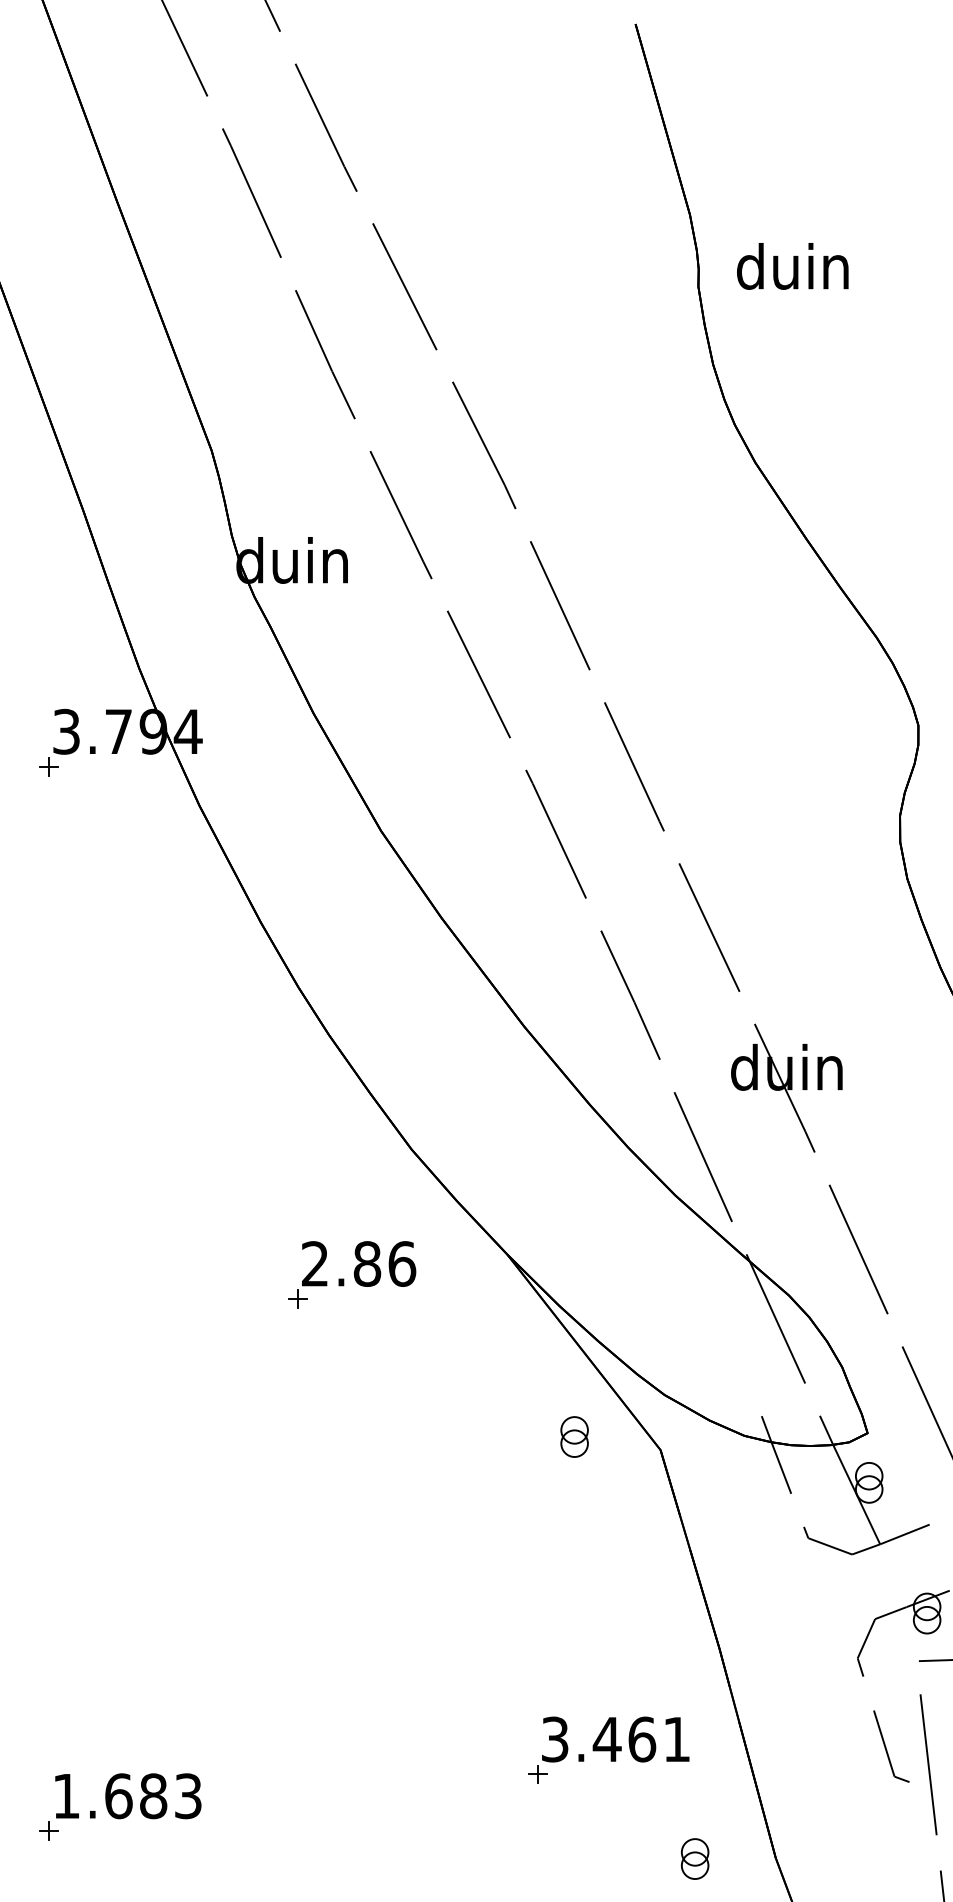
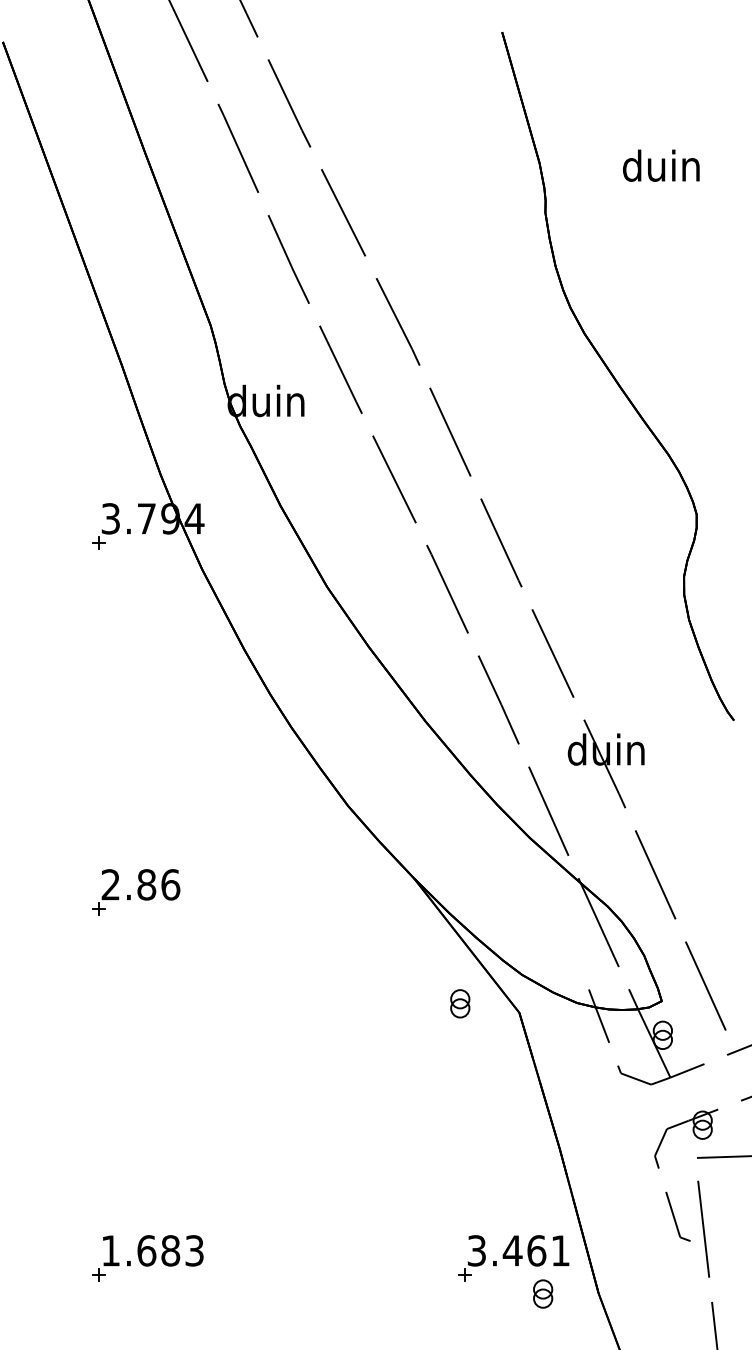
text: (793, 266) -> (661, 165), moved
part: (352, 1275) -> (136, 892), moved
part: (608, 1750) -> (513, 1258), moved

